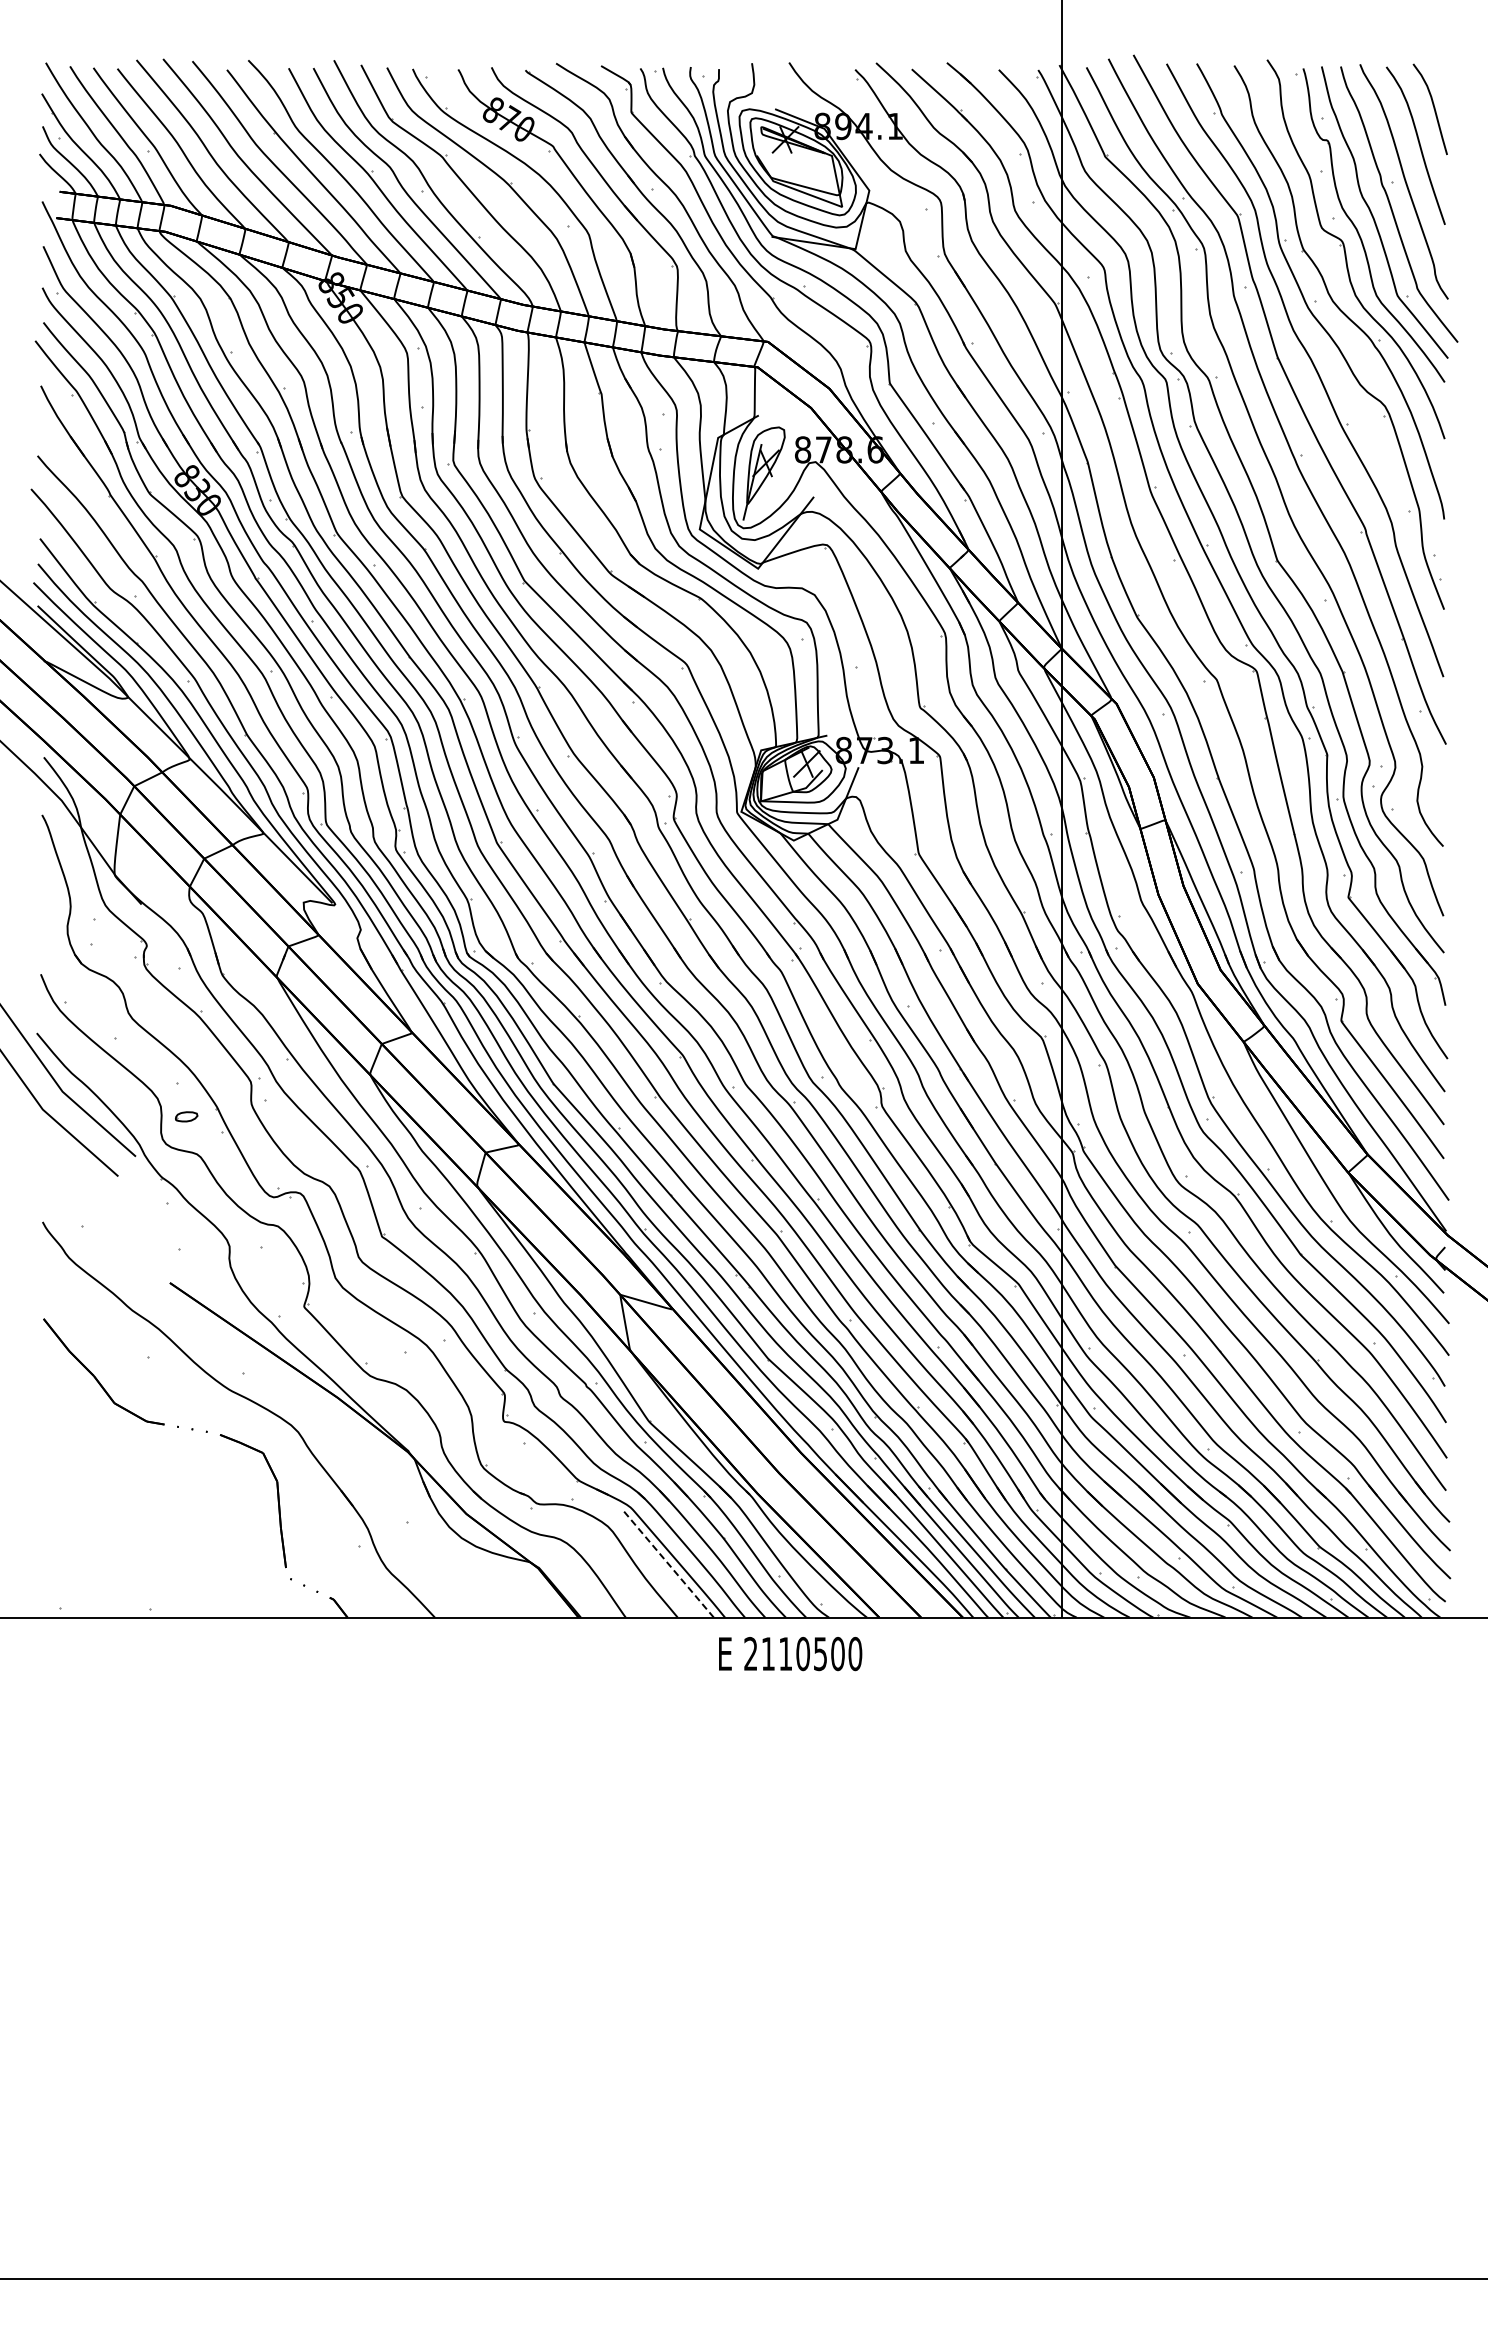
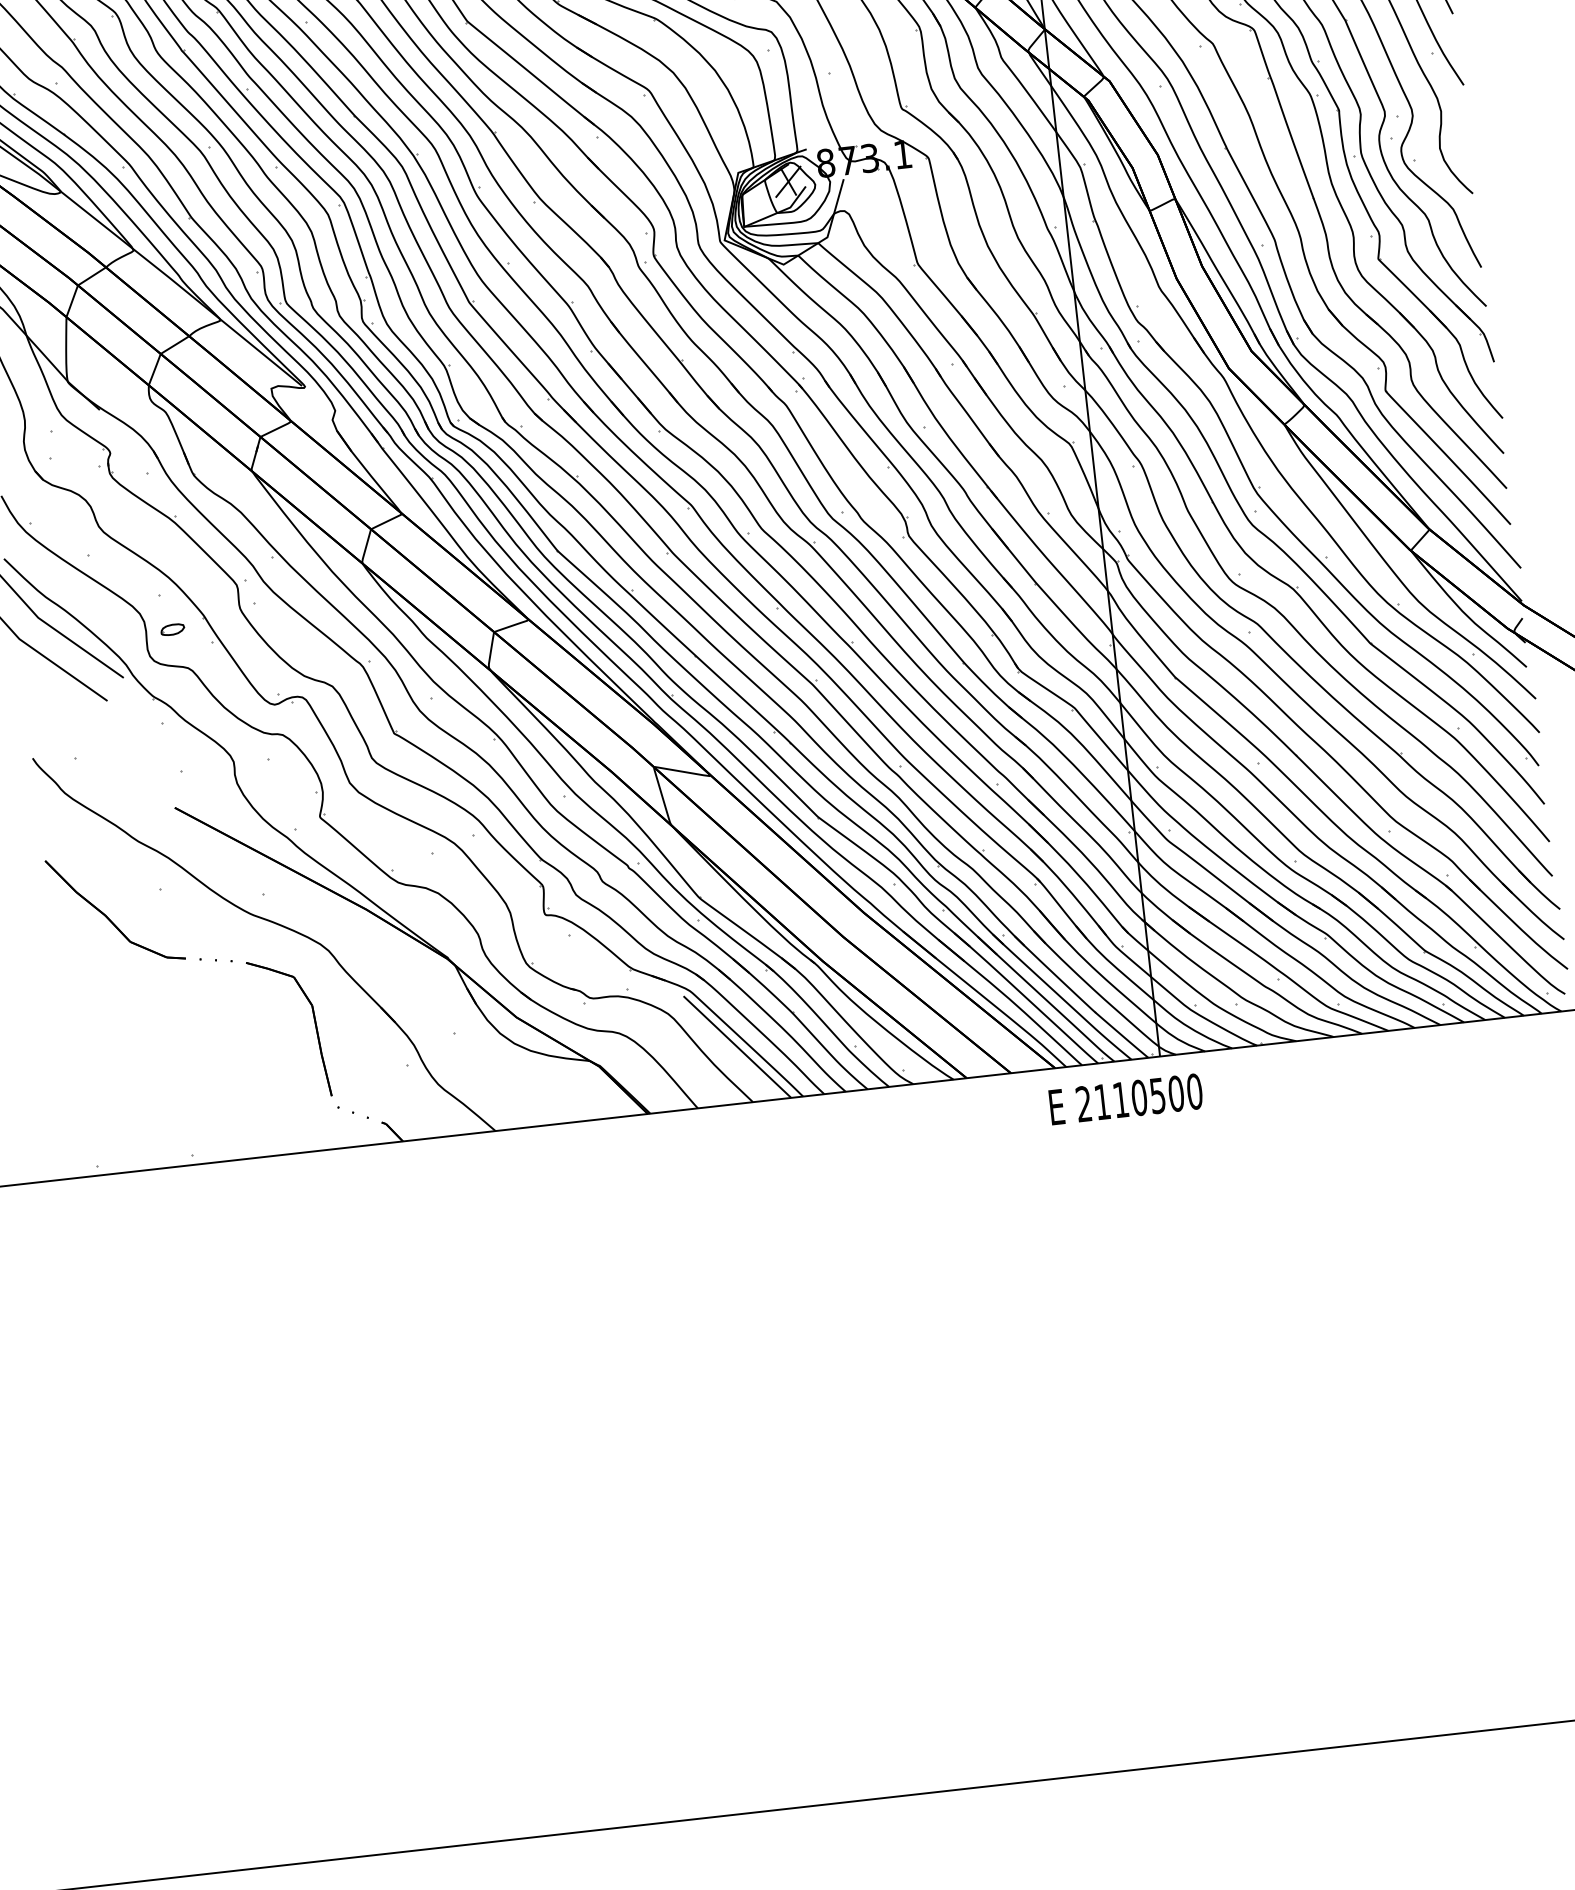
line: (669, 1565) -> (738, 1047), dashed -> solid
text: (790, 1654) -> (1126, 1099), moved

